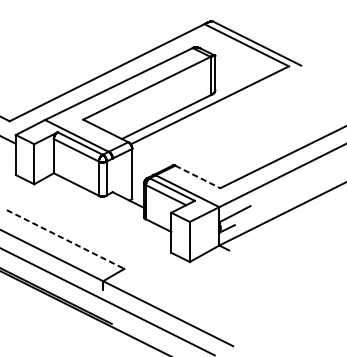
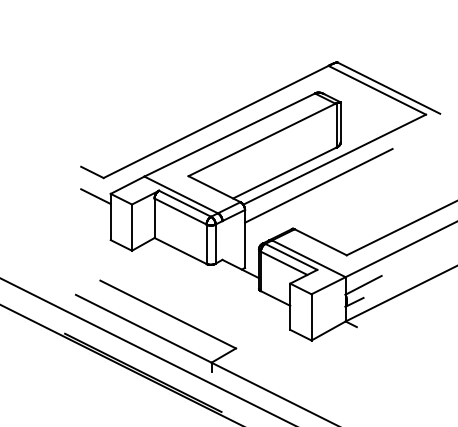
line: (195, 127) -> (318, 185), added
line: (198, 177) -> (321, 242), dashed -> solid
line: (65, 239) -> (168, 314), dashed -> solid

